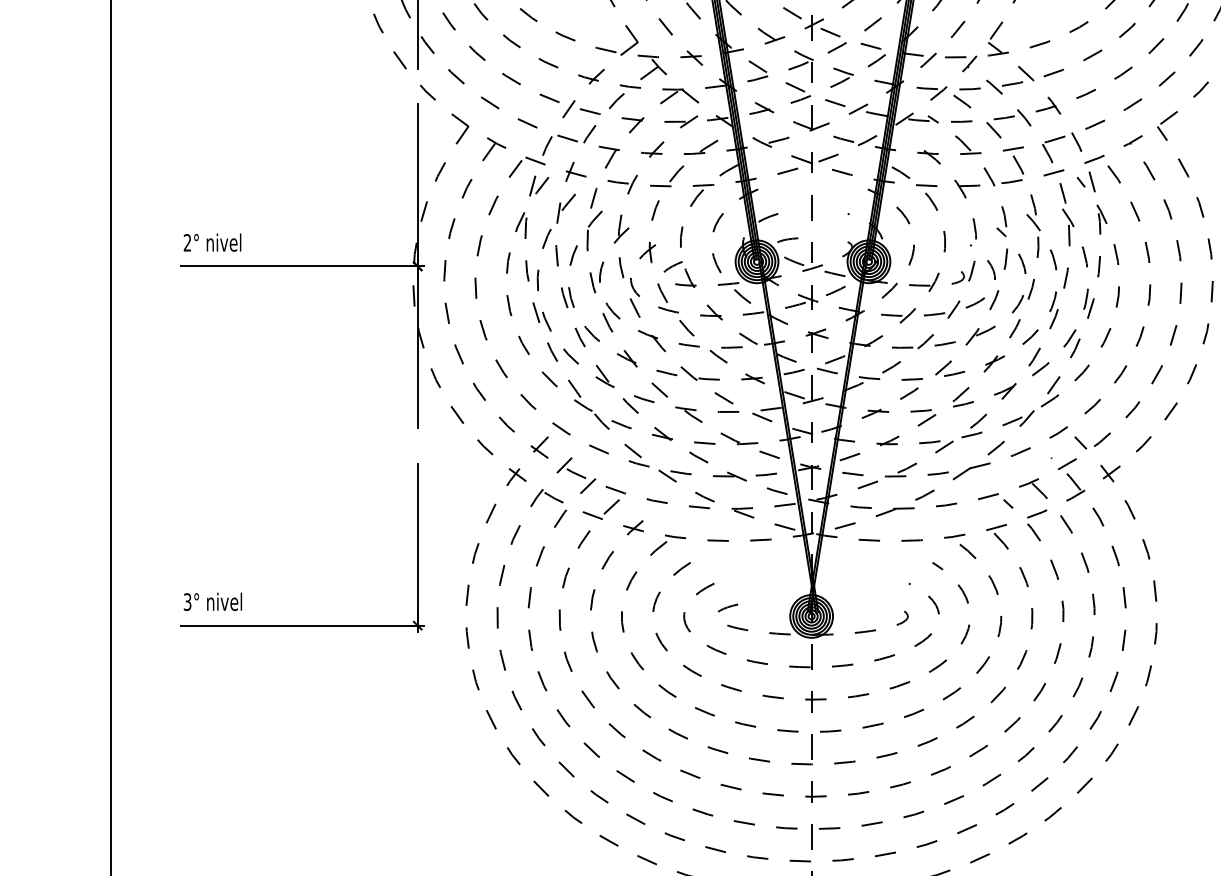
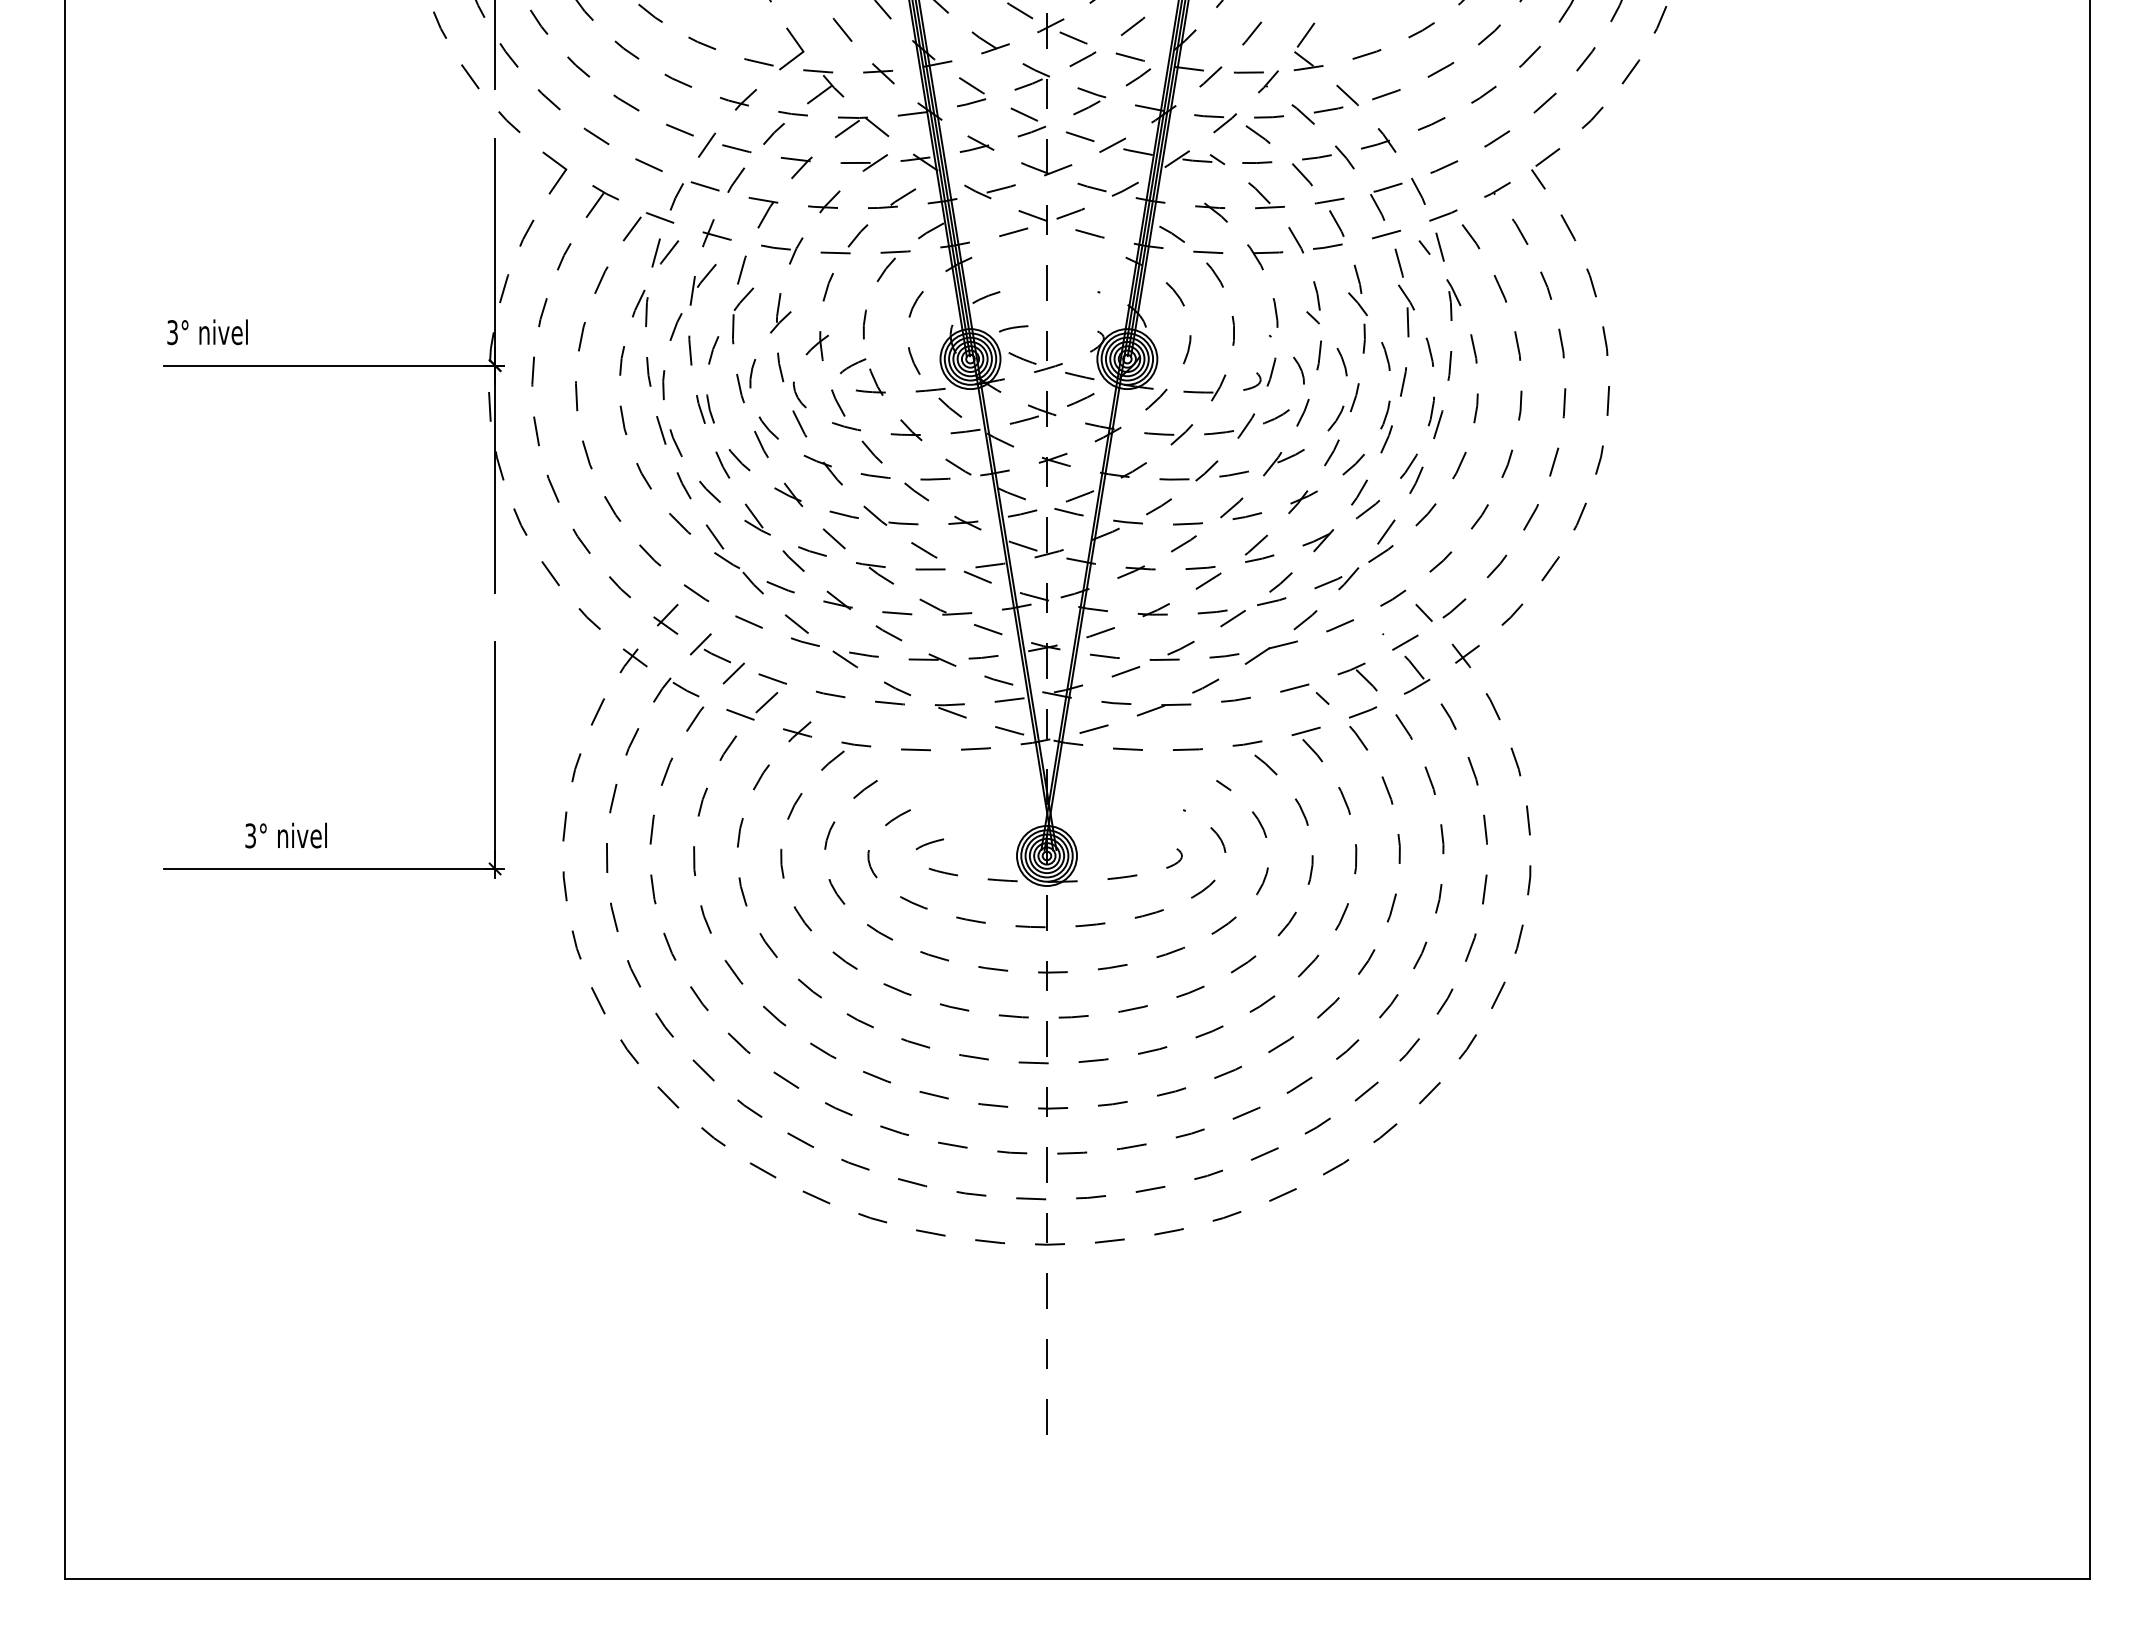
text: (187, 242) -> (172, 332), 2° -> 3°
text: (212, 601) -> (285, 835), moved

